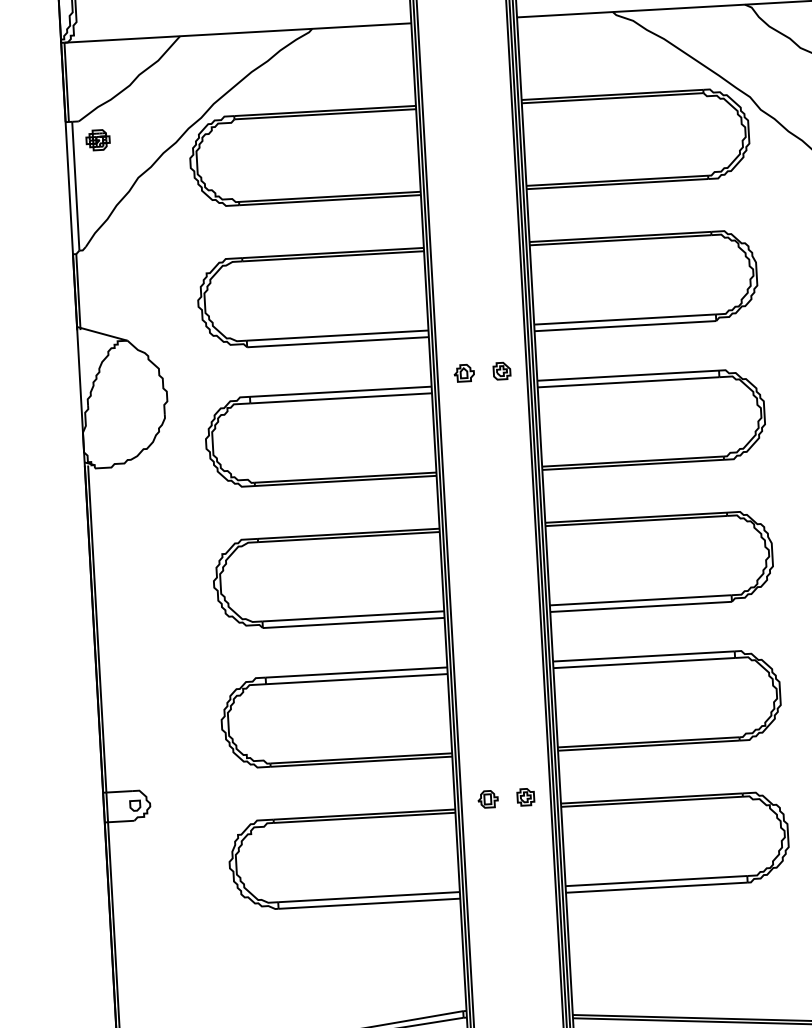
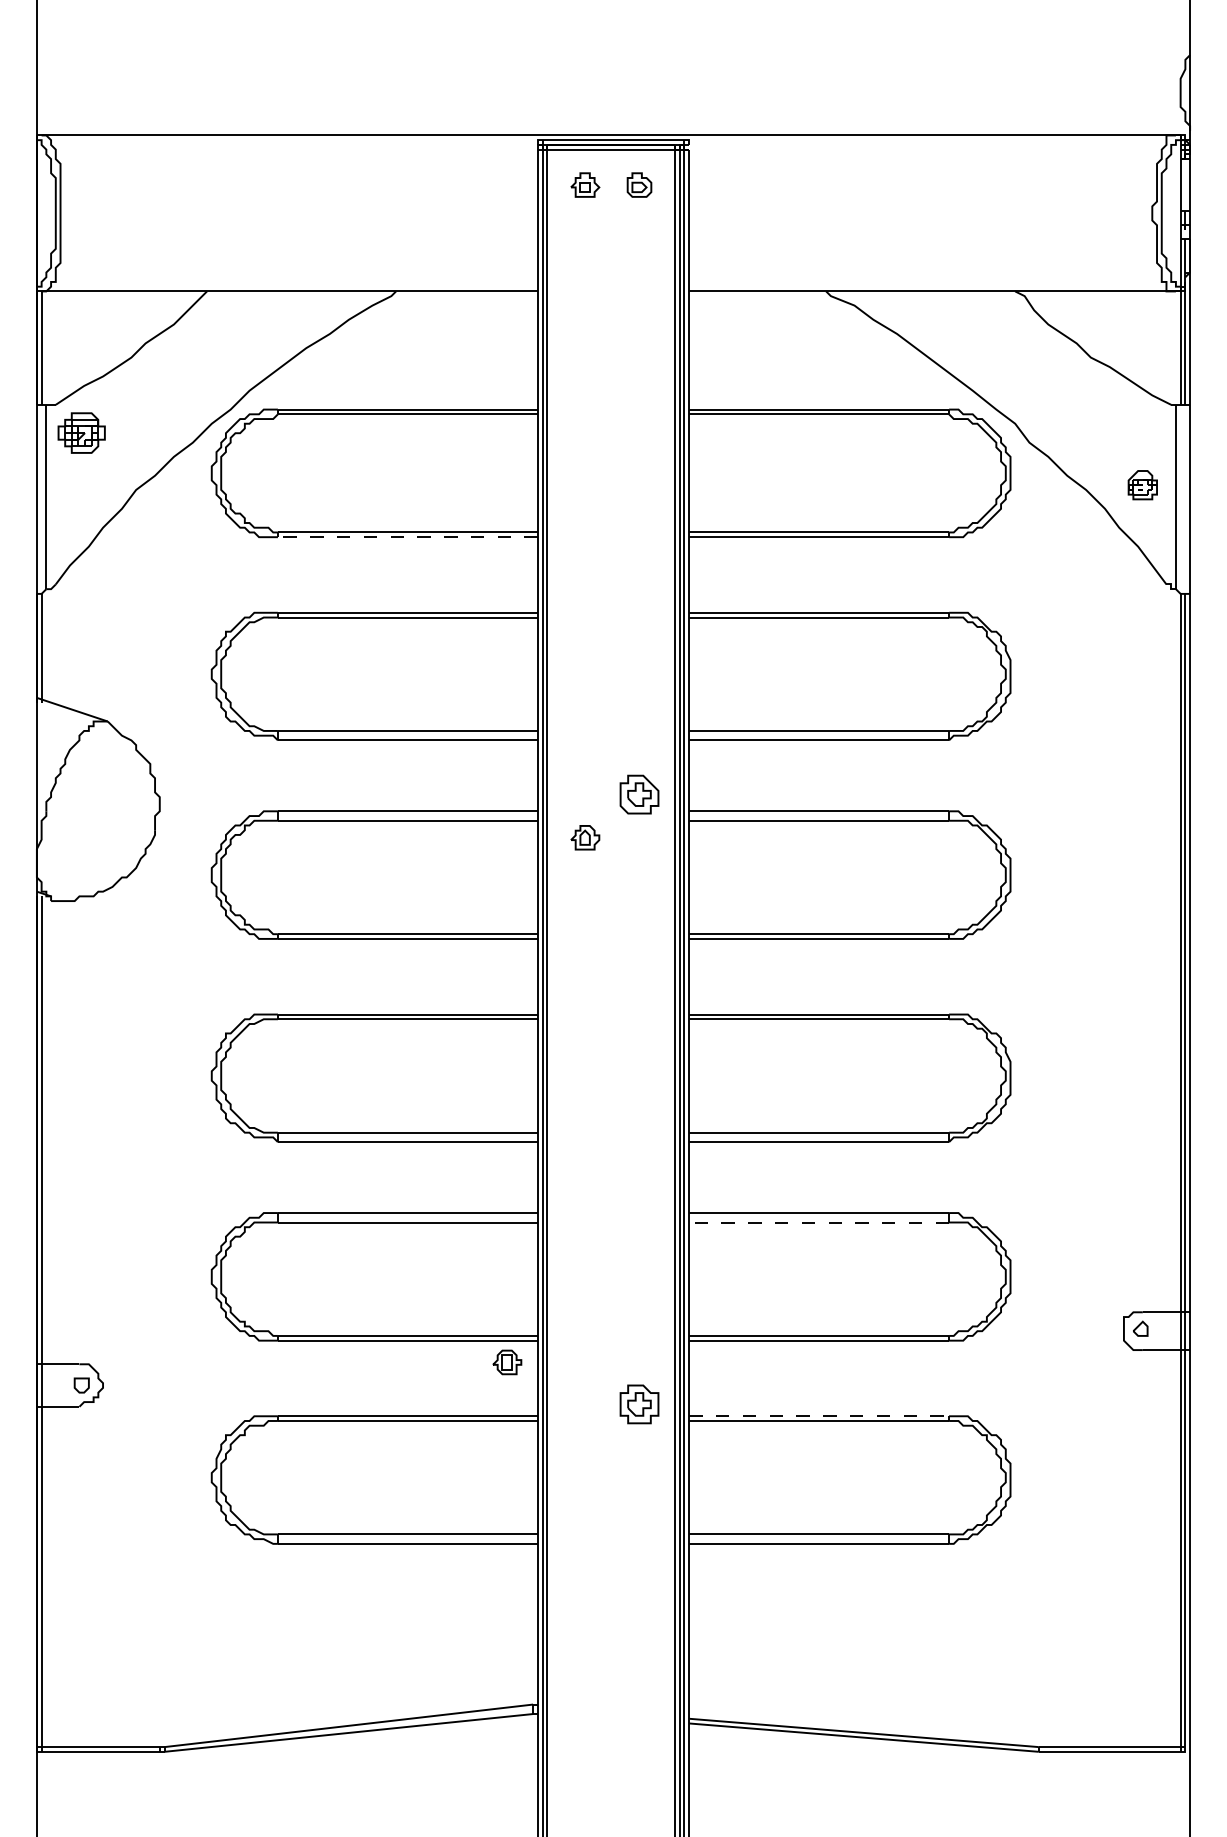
part: (97, 140) -> (81, 433), size x1.4
line: (329, 200) -> (407, 537), solid -> dashed
part: (502, 370) -> (639, 794), size x1.6
part: (464, 373) -> (585, 837), moved
line: (644, 663) -> (819, 1222), solid -> dashed
part: (525, 797) -> (639, 1404), size x1.6
line: (652, 798) -> (819, 1416), solid -> dashed
part: (488, 799) -> (507, 1362), moved

